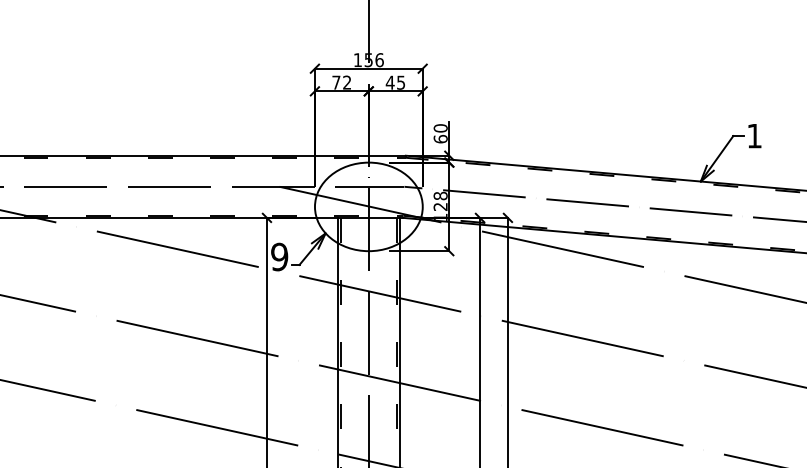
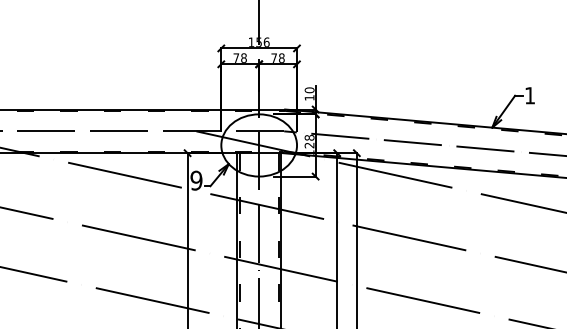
text: (346, 81) -> (243, 57), 72 -> 78
text: (394, 81) -> (277, 57), 45 -> 78
text: (440, 138) -> (309, 97), 60 -> 10

